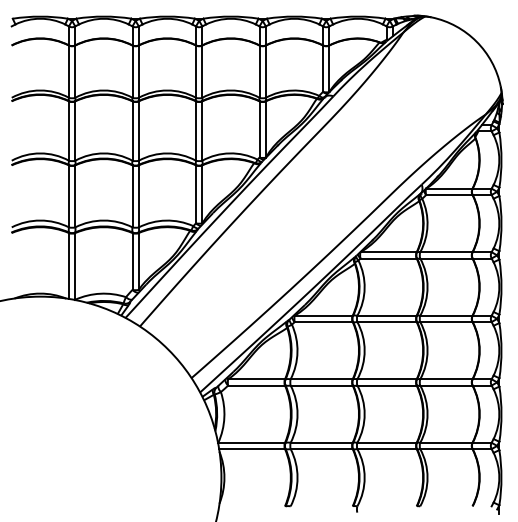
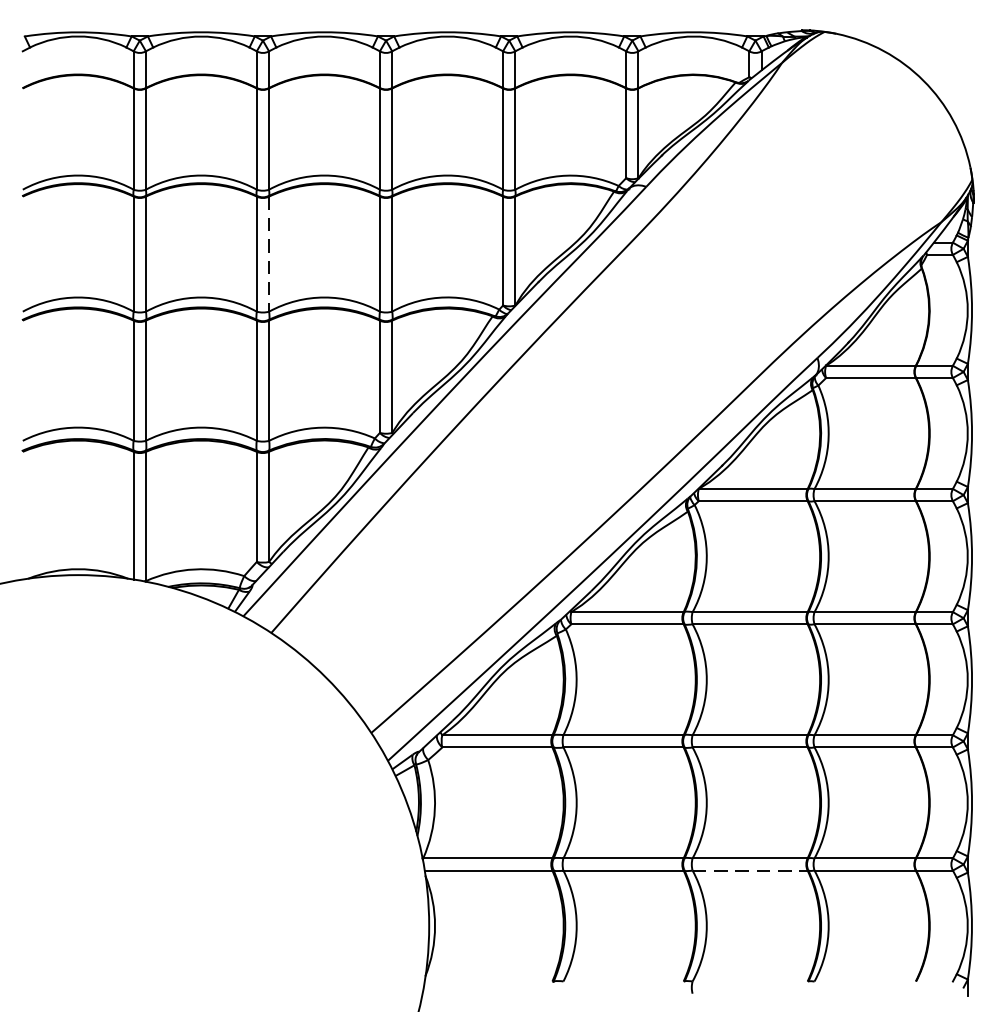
line: (138, 131) -> (268, 255), solid -> dashed
line: (387, 449) -> (751, 871), solid -> dashed

